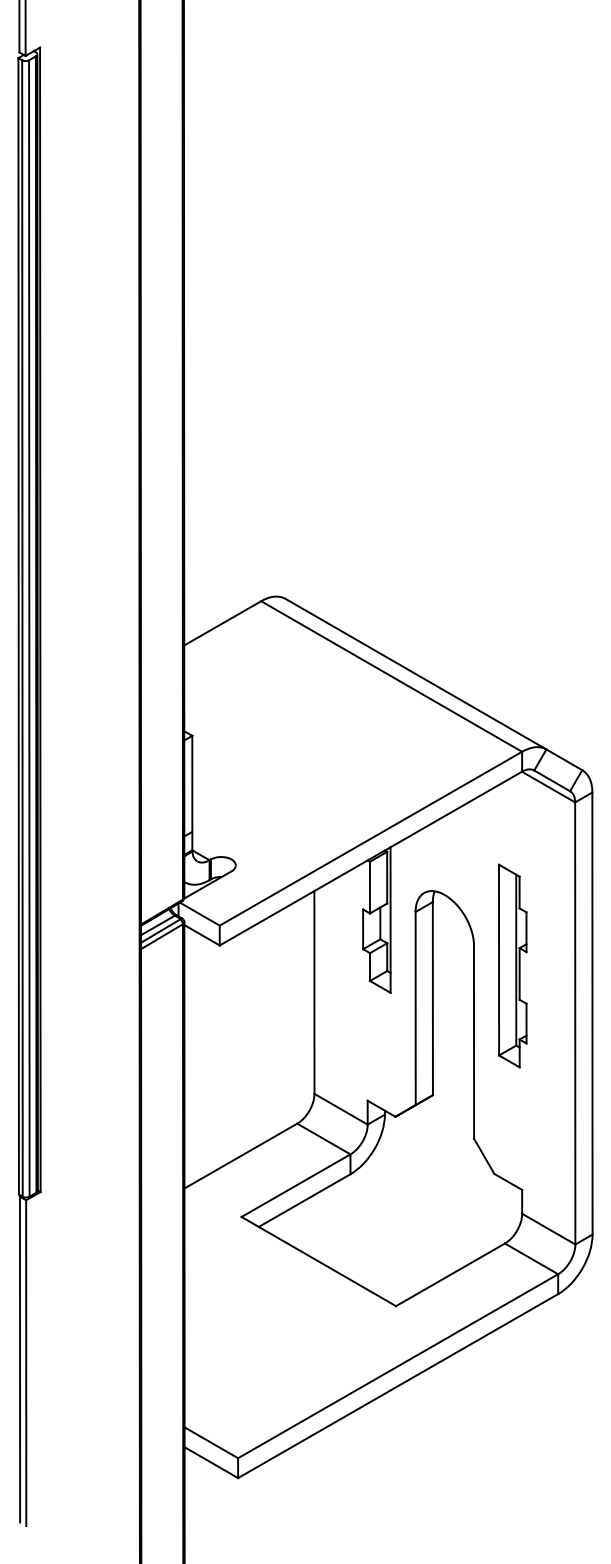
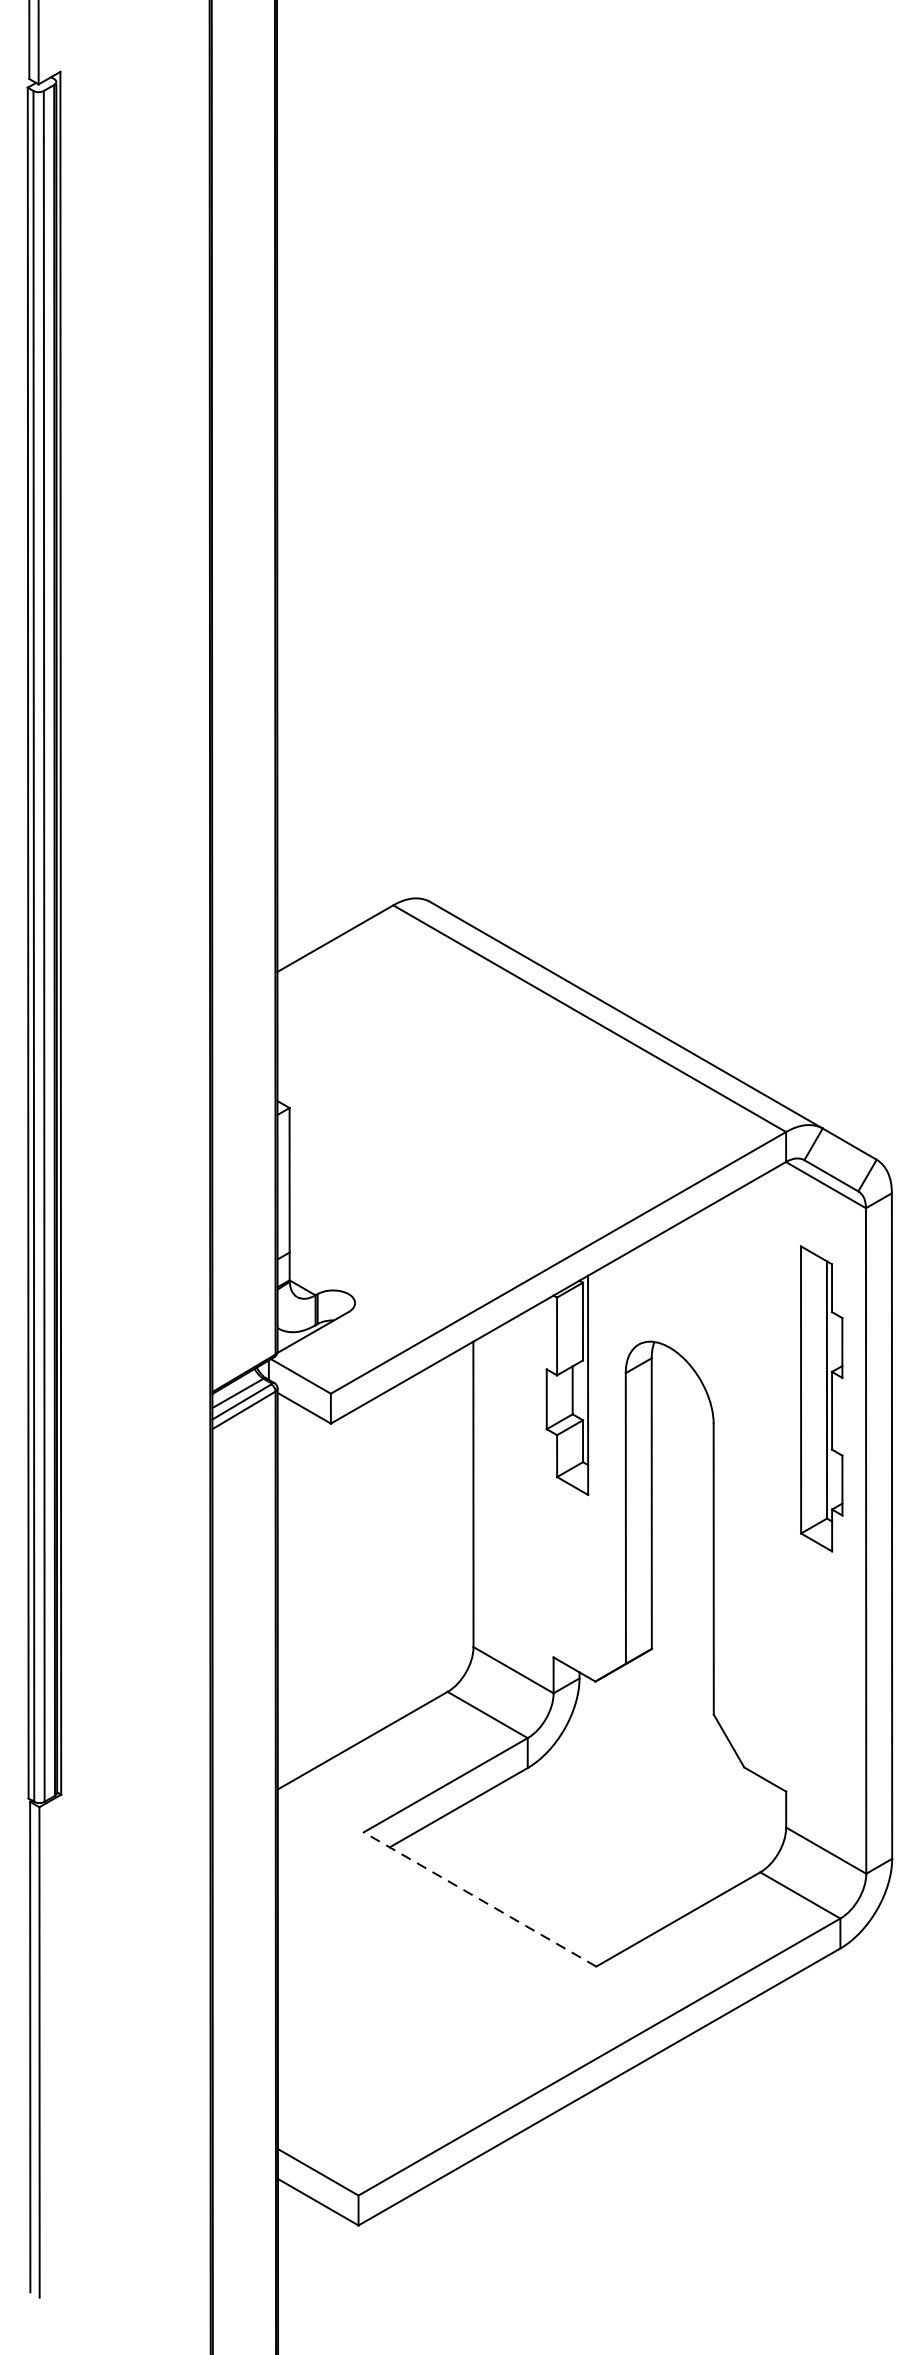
part: (512, 965) -> (821, 1398), moved
line: (318, 1261) -> (479, 1899), solid -> dashed

